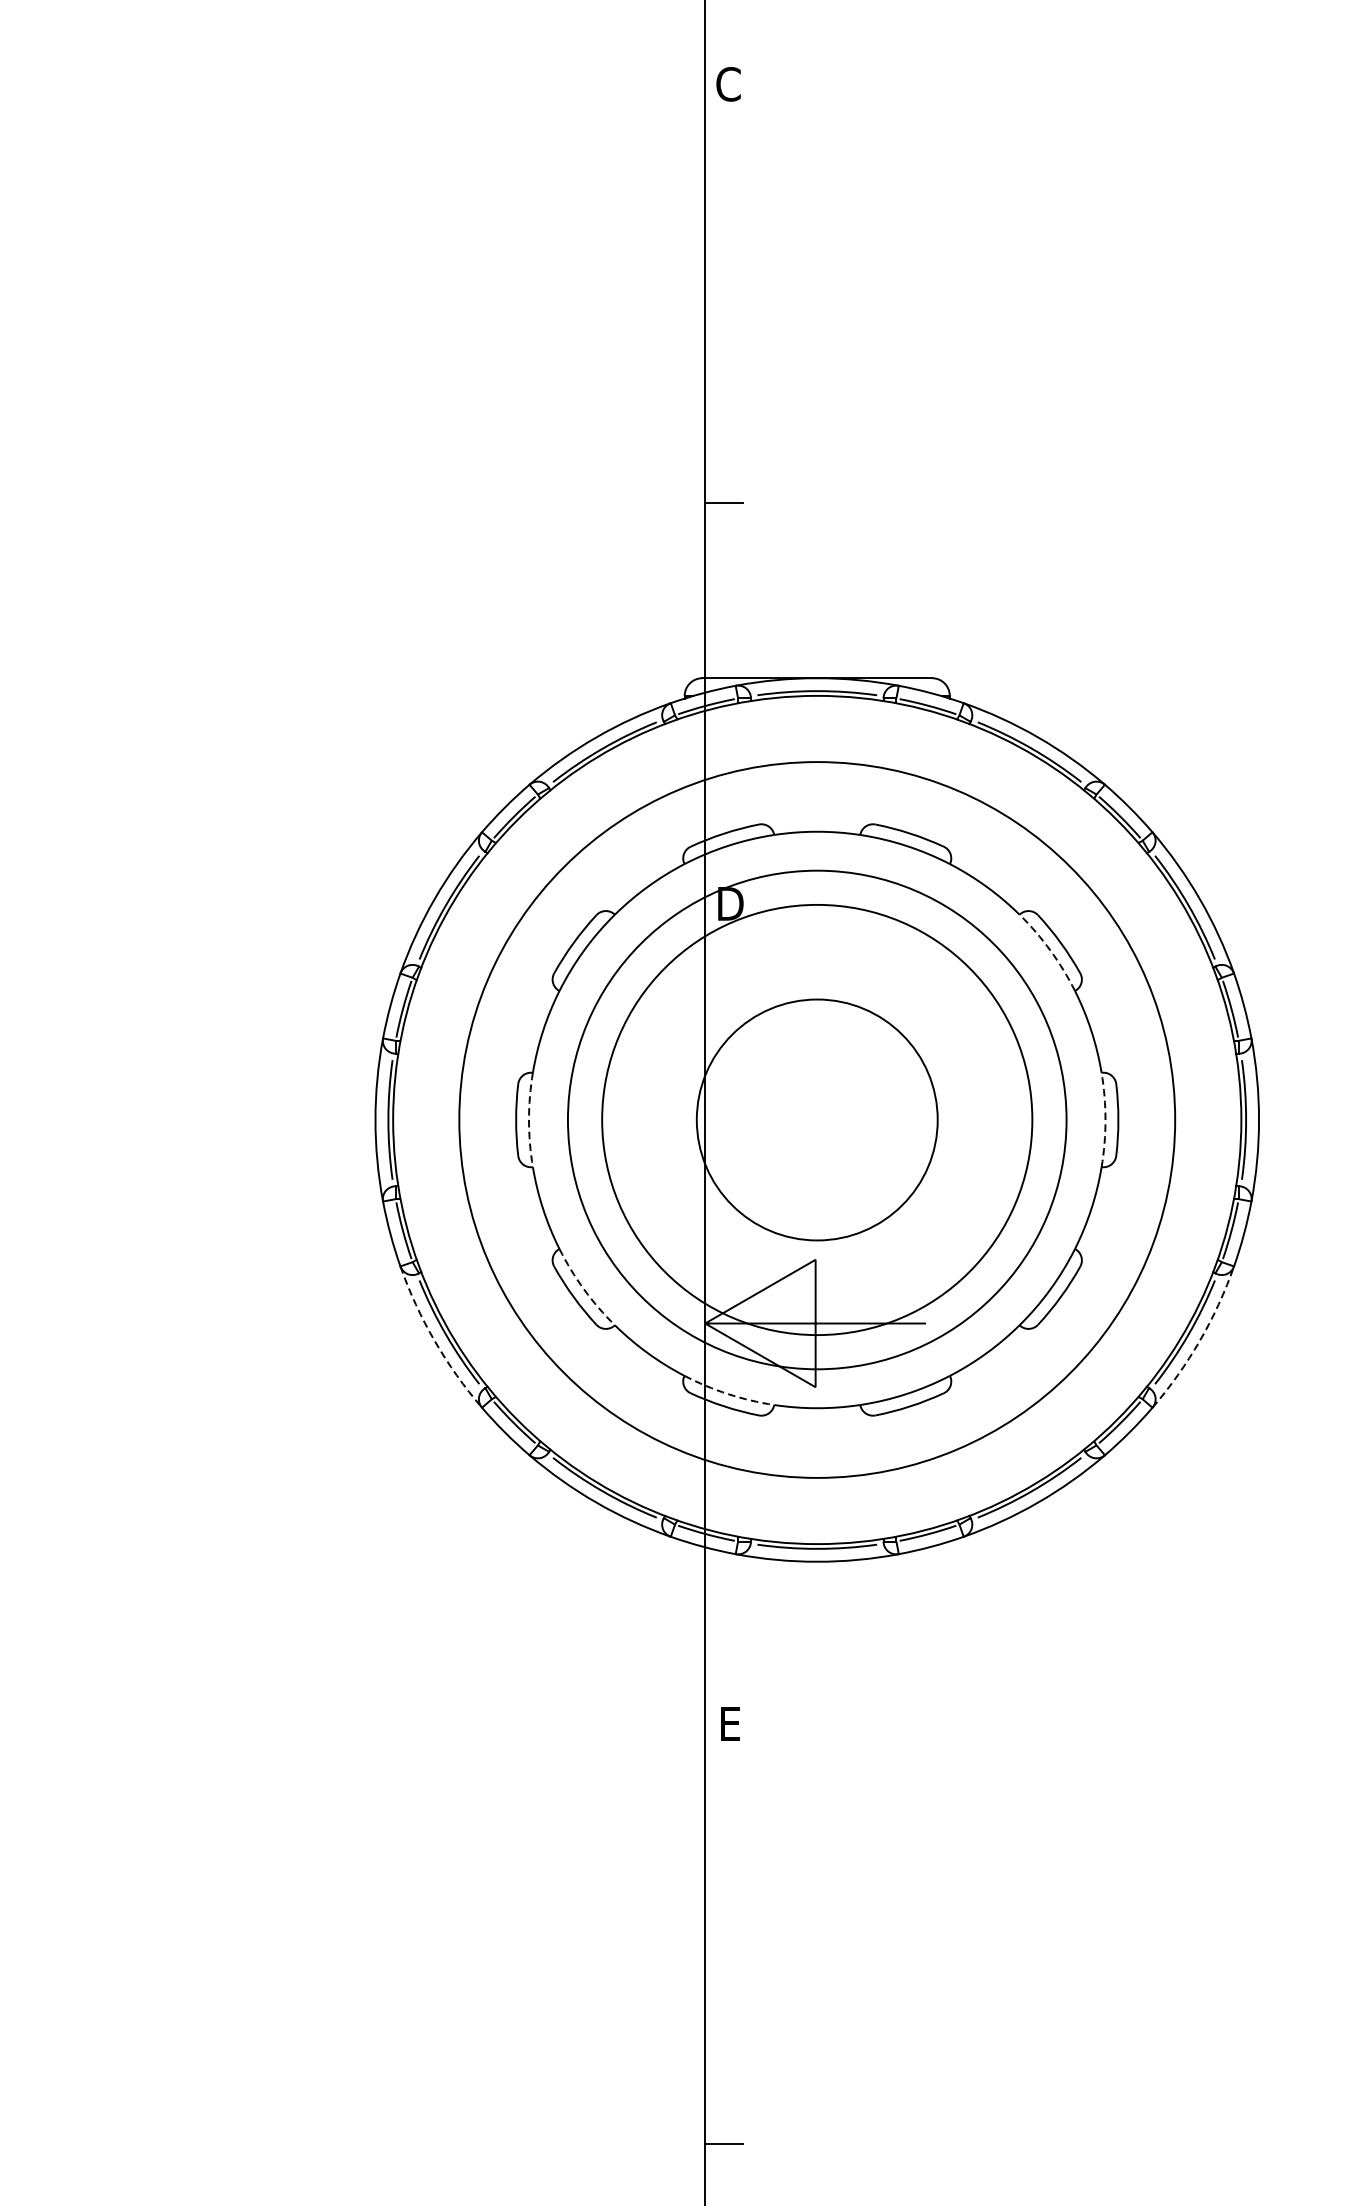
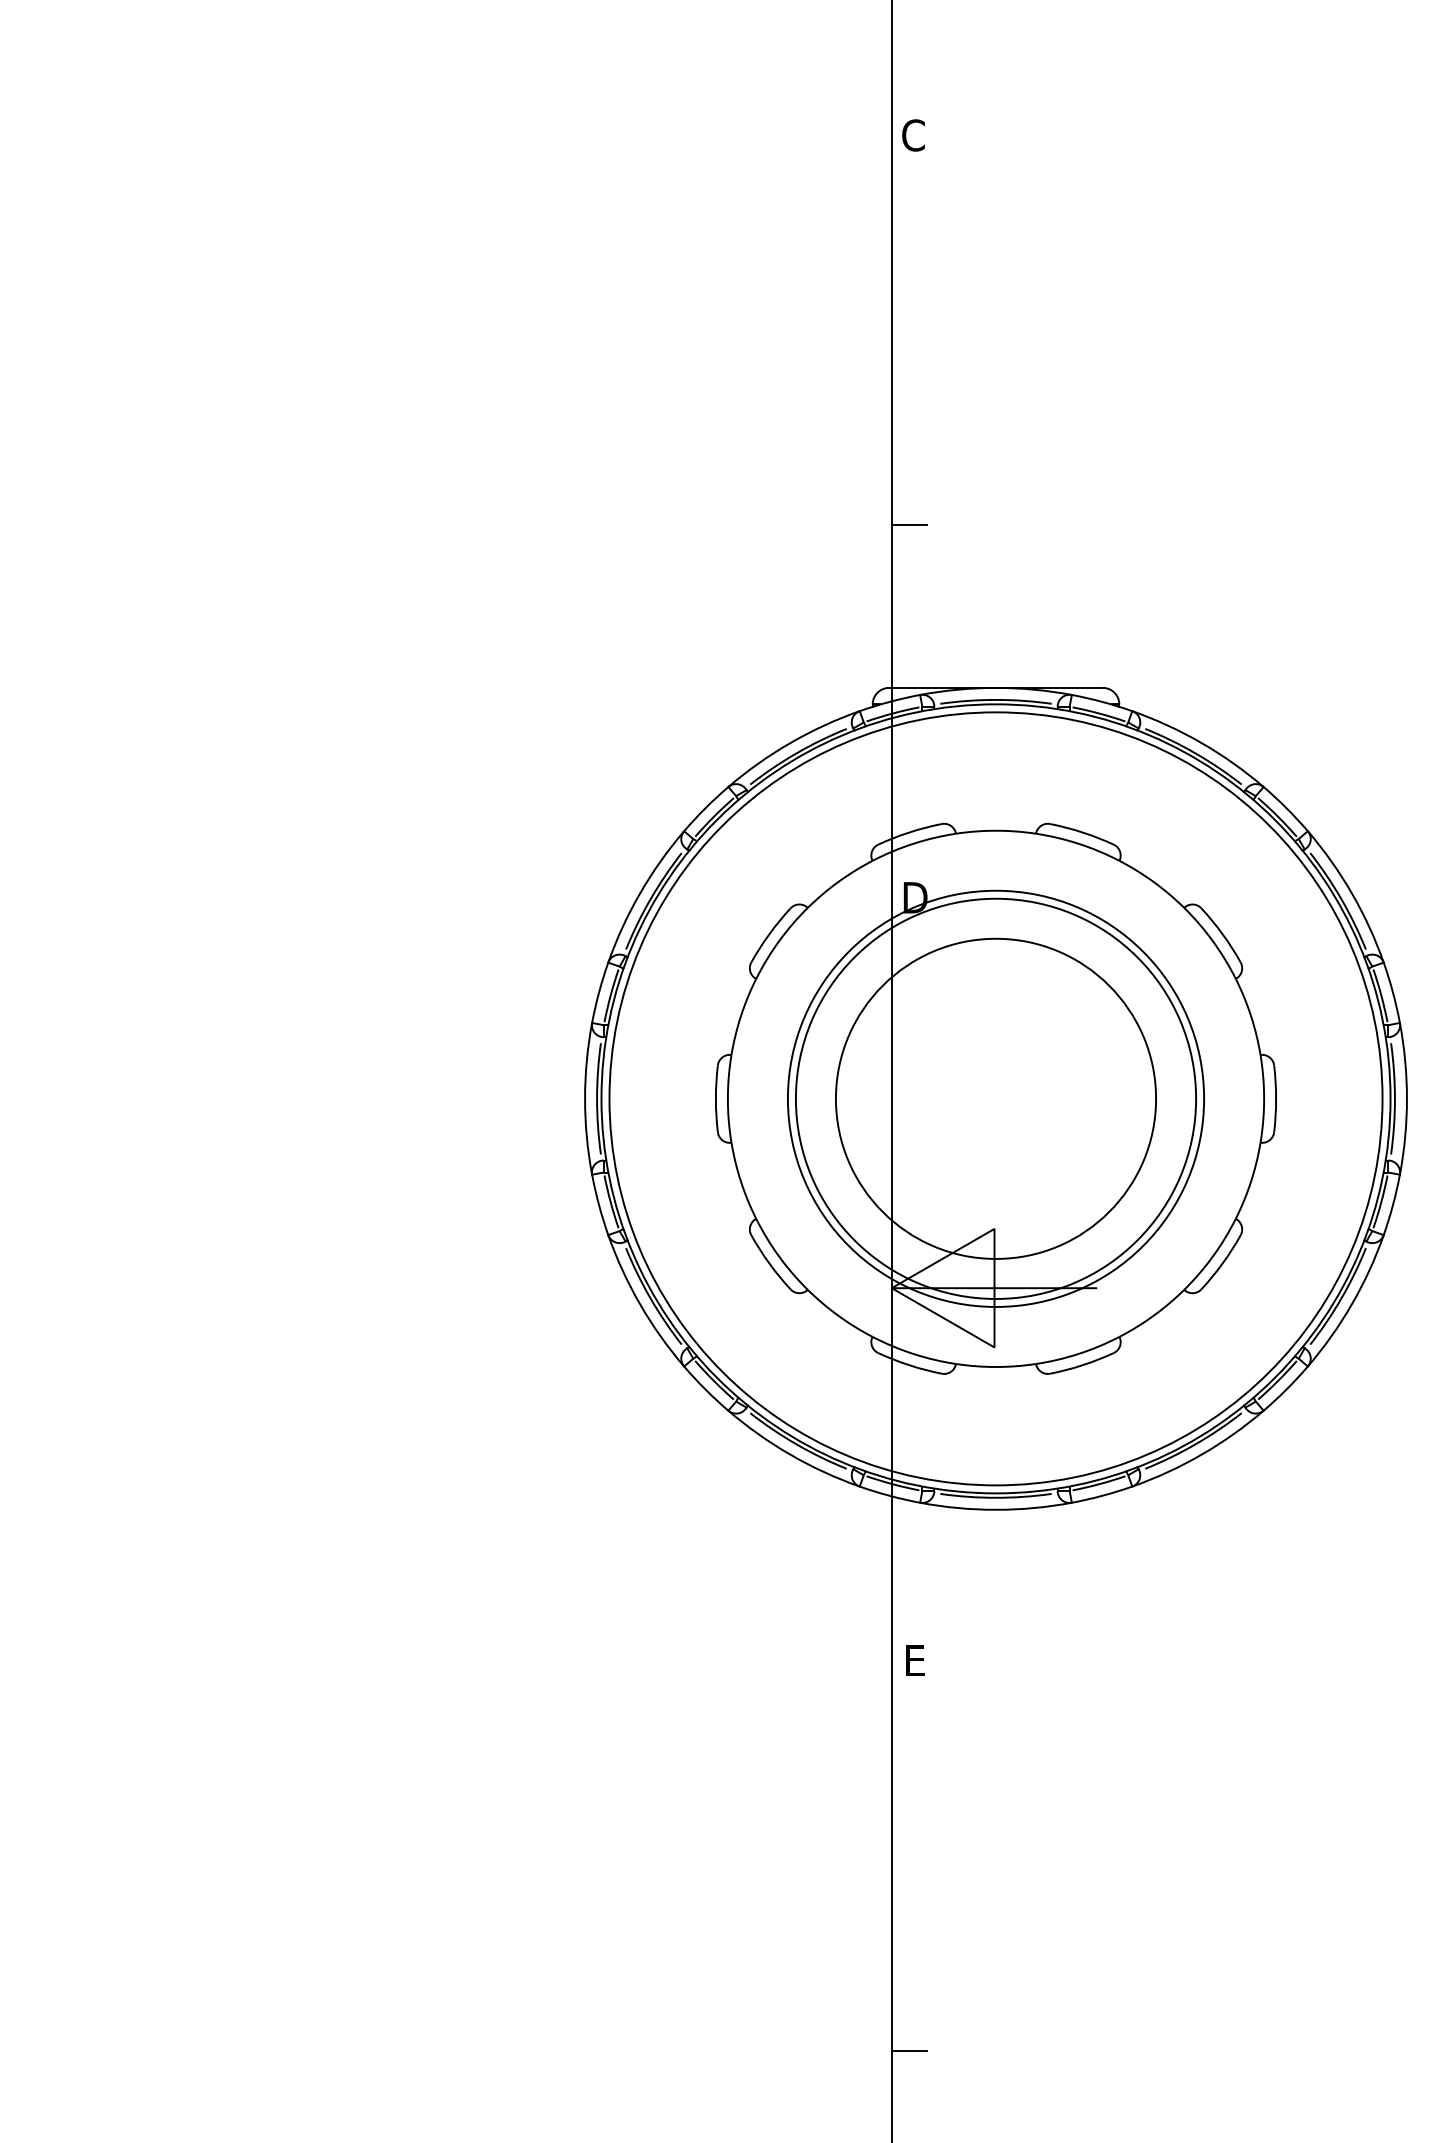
arc: (1049, 950) -> (1212, 941), dashed -> solid
arc: (528, 1119) -> (727, 1098), dashed -> solid
circle: (816, 1119) -> (995, 1098), size x0.62
circle: (816, 1119) -> (995, 1098), size x1.43
circle: (816, 1119) -> (995, 1098), size x1.67
arc: (1105, 1119) -> (1264, 1098), dashed -> solid
arc: (584, 1289) -> (779, 1256), dashed -> solid
arc: (435, 1341) -> (640, 1304), dashed -> solid
arc: (1199, 1341) -> (1351, 1304), dashed -> solid
arc: (728, 1393) -> (913, 1353), dashed -> solid

